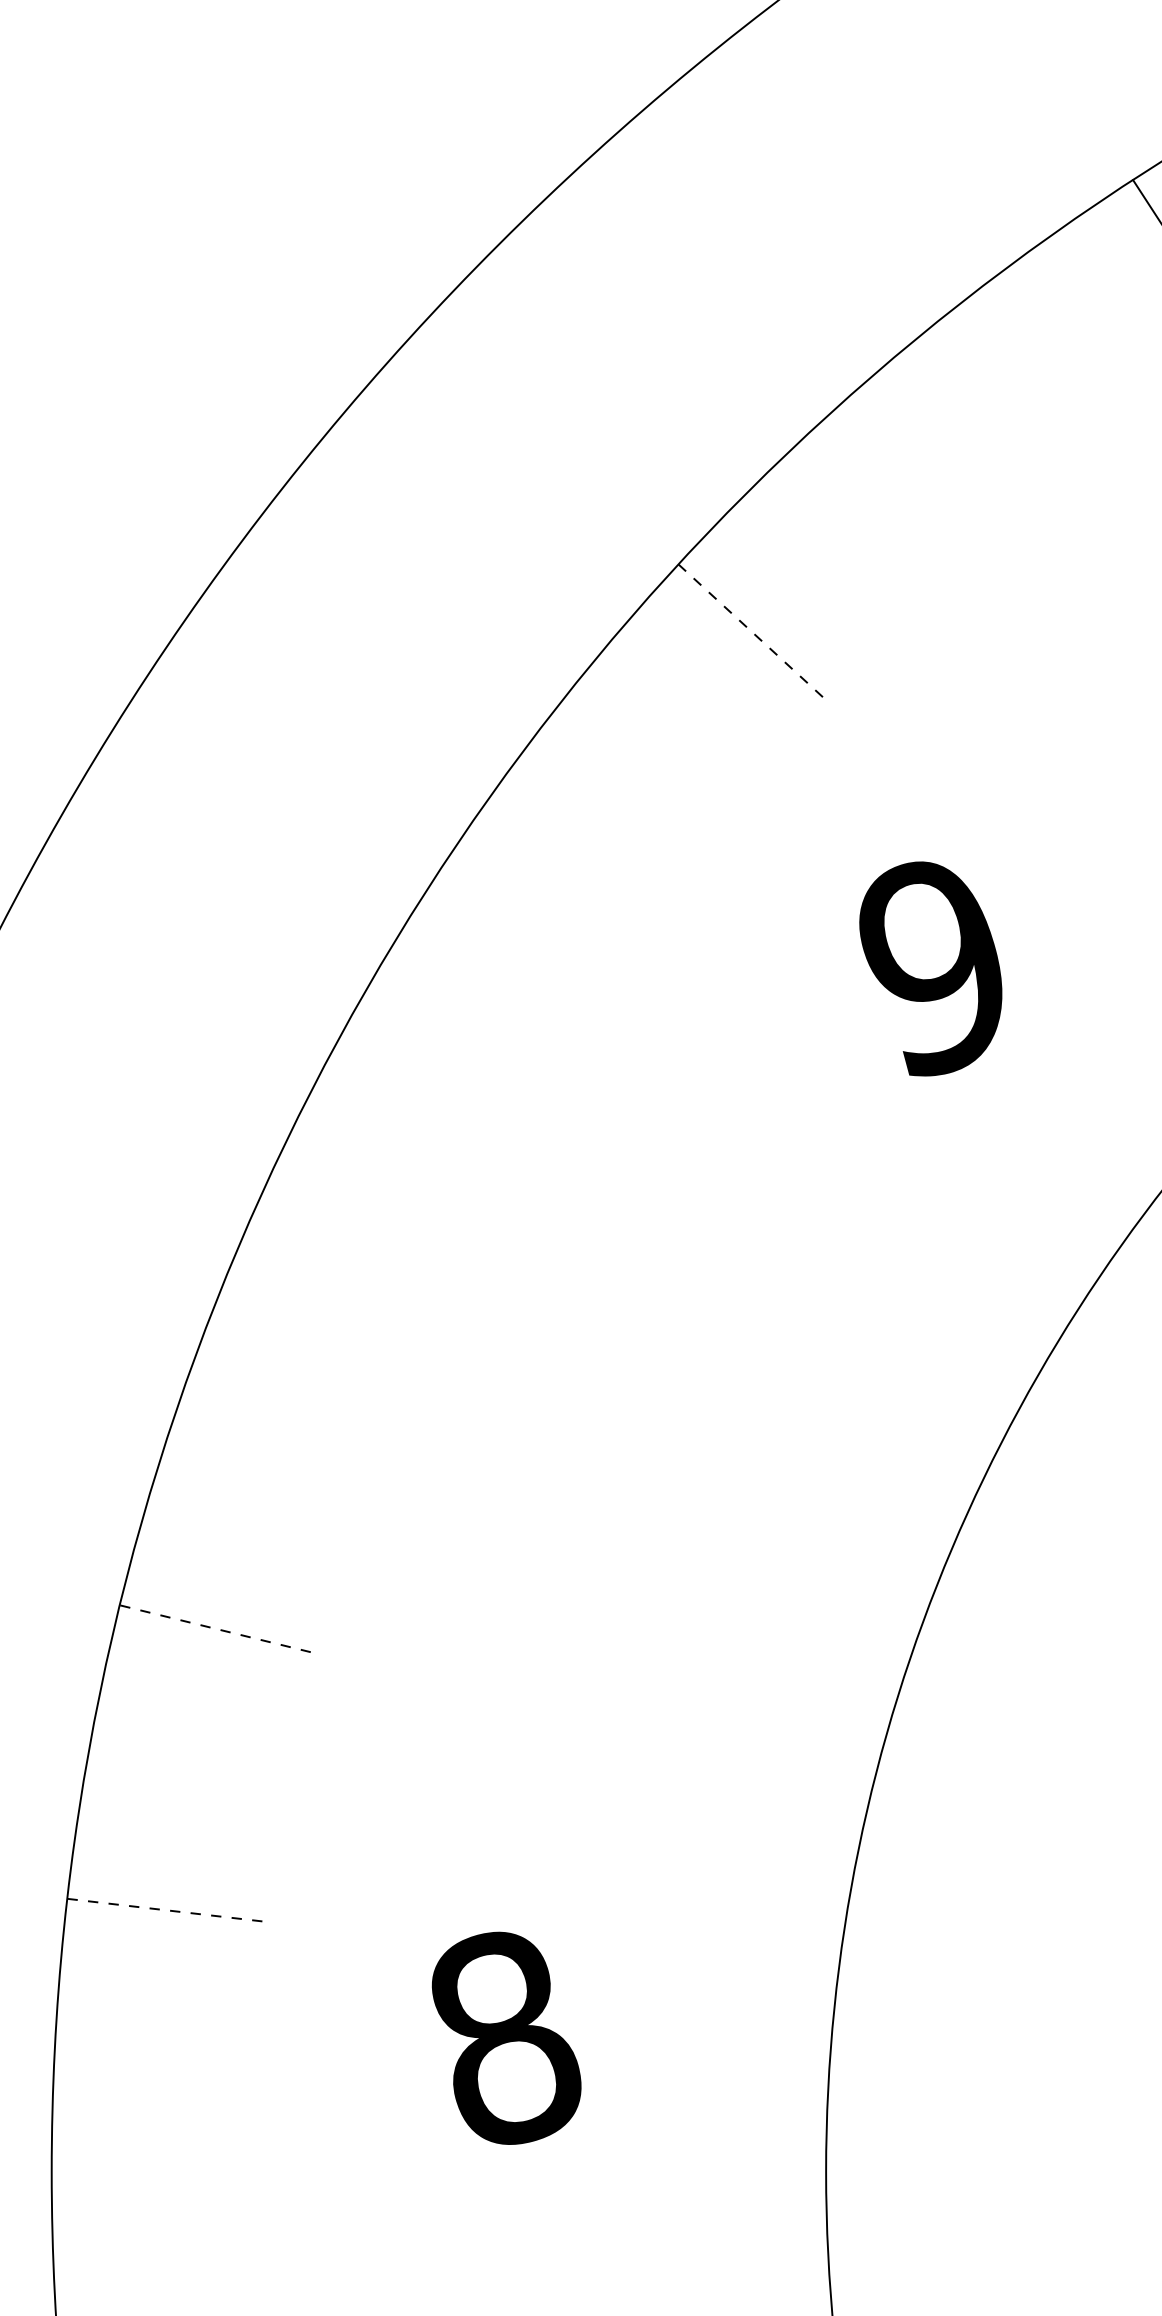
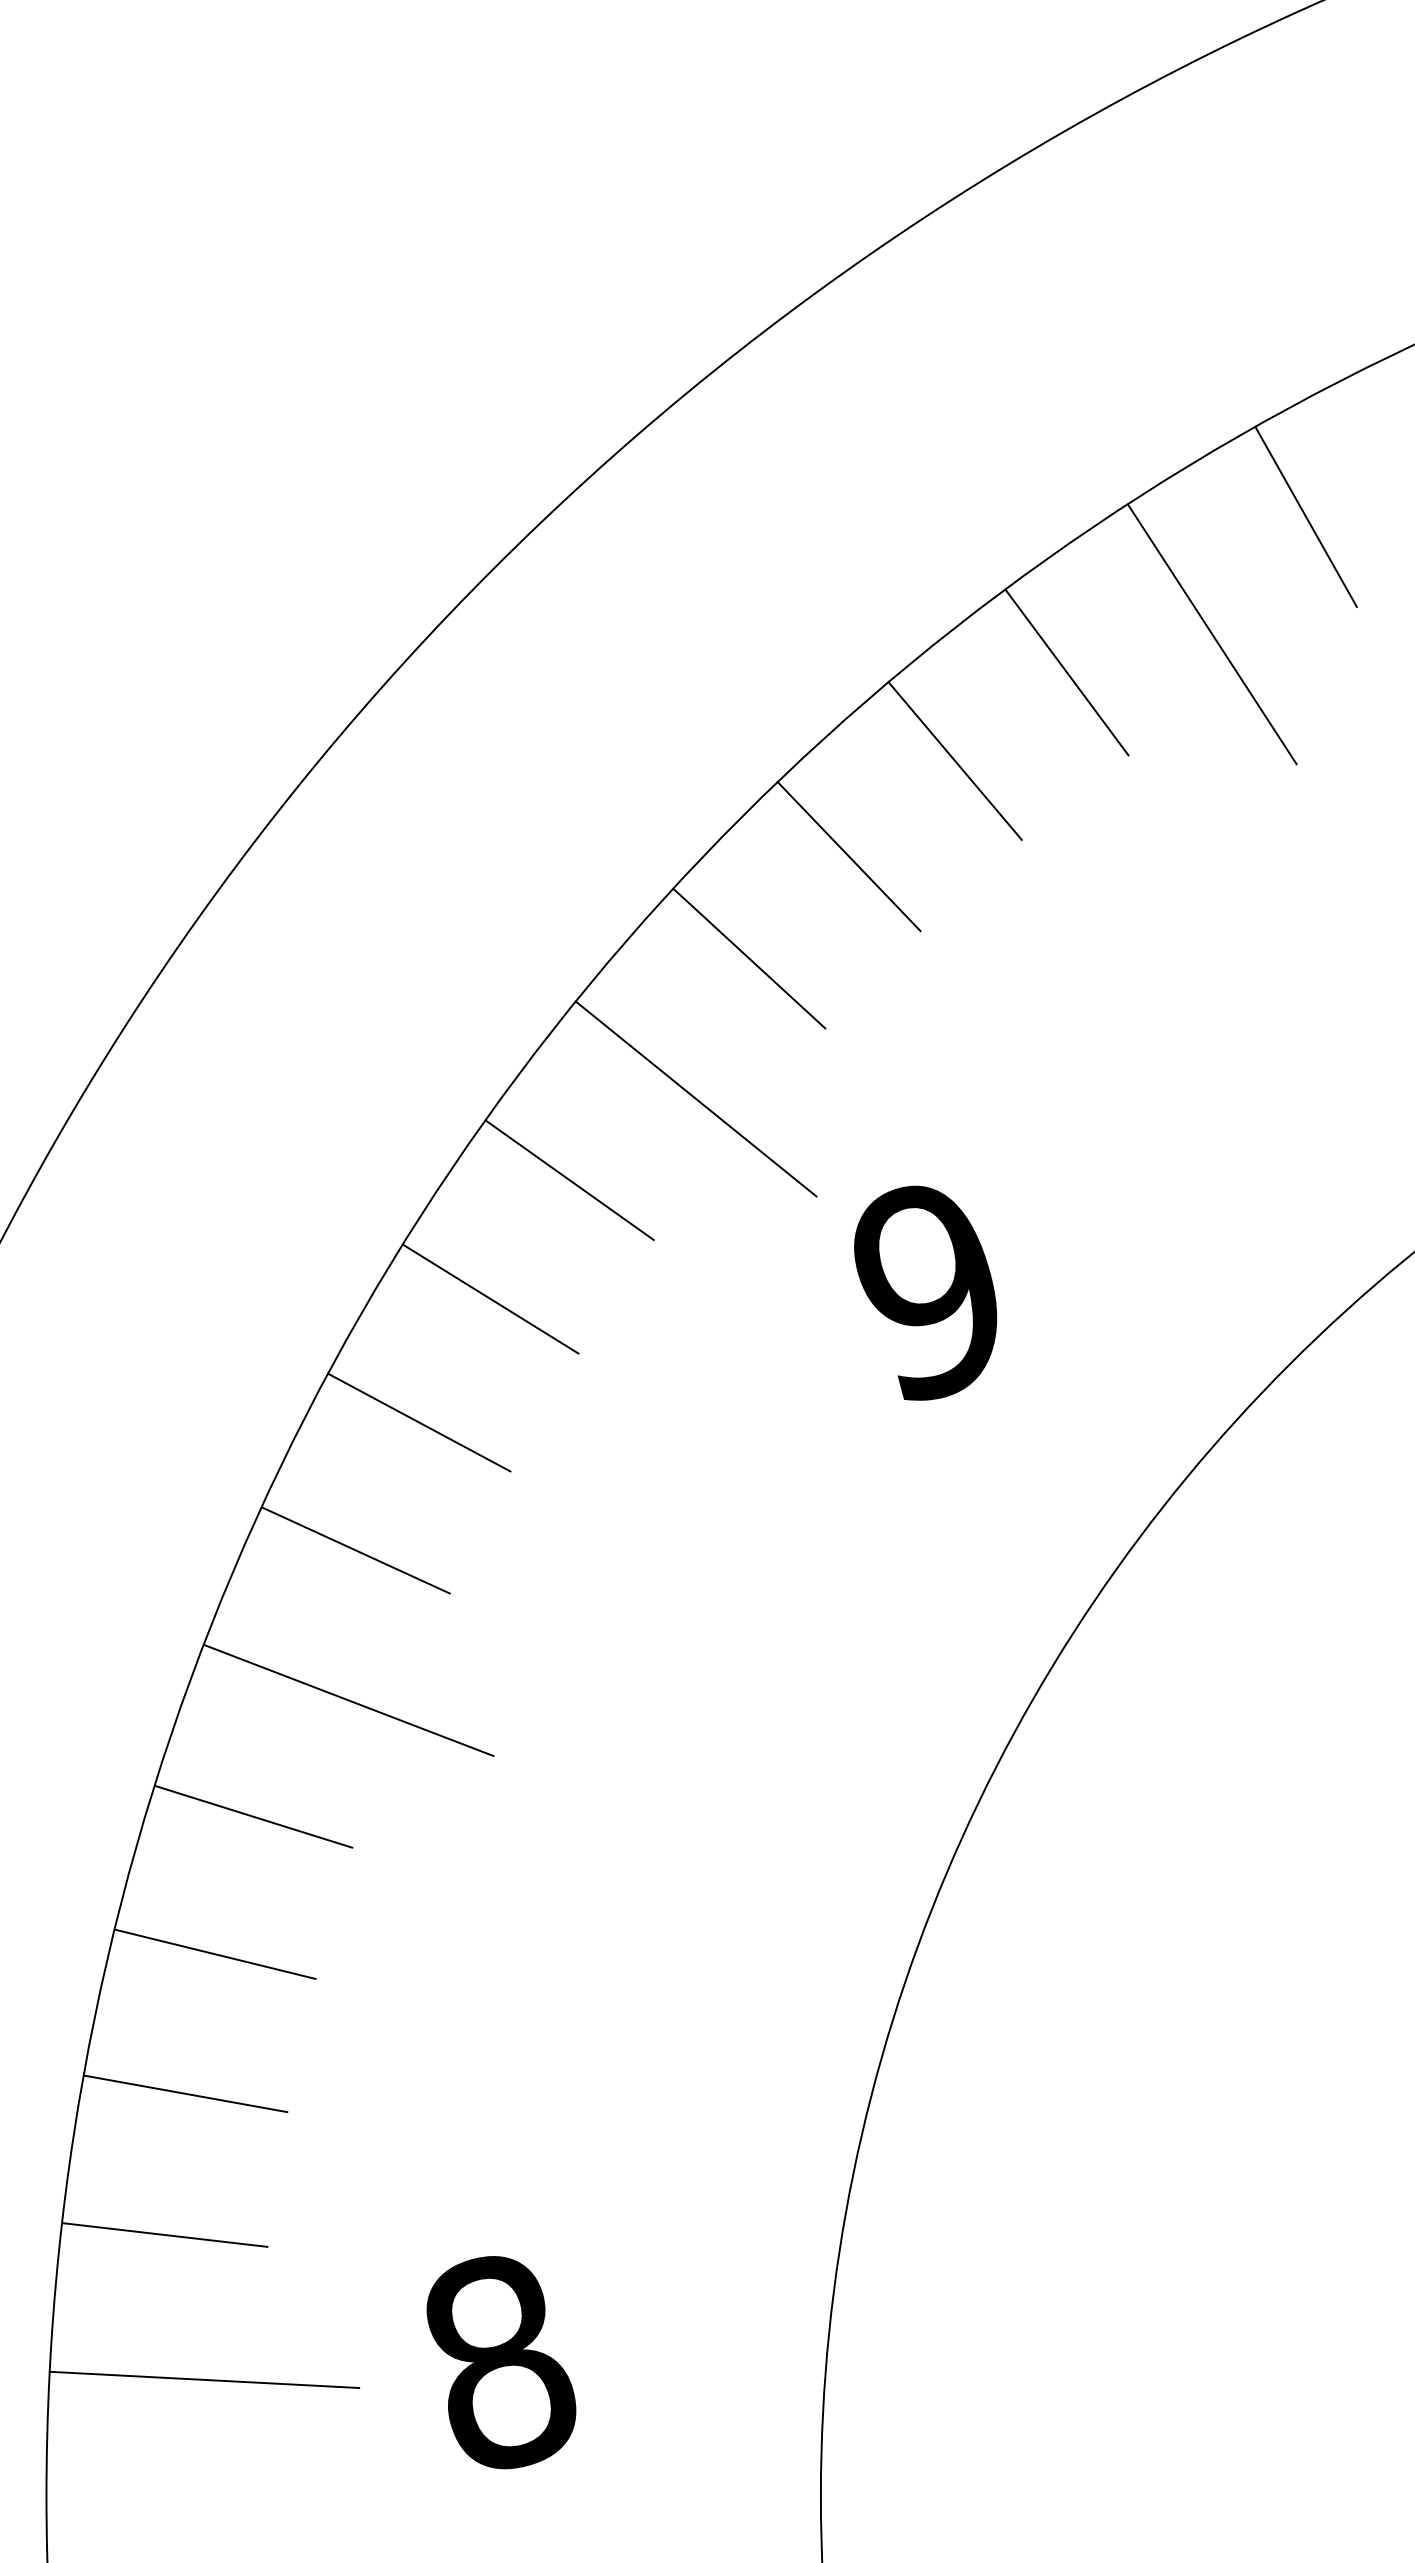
line: (1071, 348) -> (1066, 672), added
line: (959, 436) -> (954, 760), added
line: (853, 532) -> (848, 856), added
line: (754, 634) -> (749, 958), dashed -> solid
line: (700, 774) -> (695, 1098), added
line: (574, 856) -> (569, 1180), added
line: (495, 974) -> (490, 1298), added
line: (424, 1098) -> (419, 1422), added
line: (360, 1226) -> (355, 1550), added
line: (353, 1376) -> (348, 1700), added
line: (258, 1492) -> (253, 1816), added
line: (220, 1630) -> (215, 1954), dashed -> solid
line: (190, 1769) -> (185, 2093), added
line: (170, 1911) -> (165, 2235), dashed -> solid
line: (209, 2055) -> (204, 2379), added

